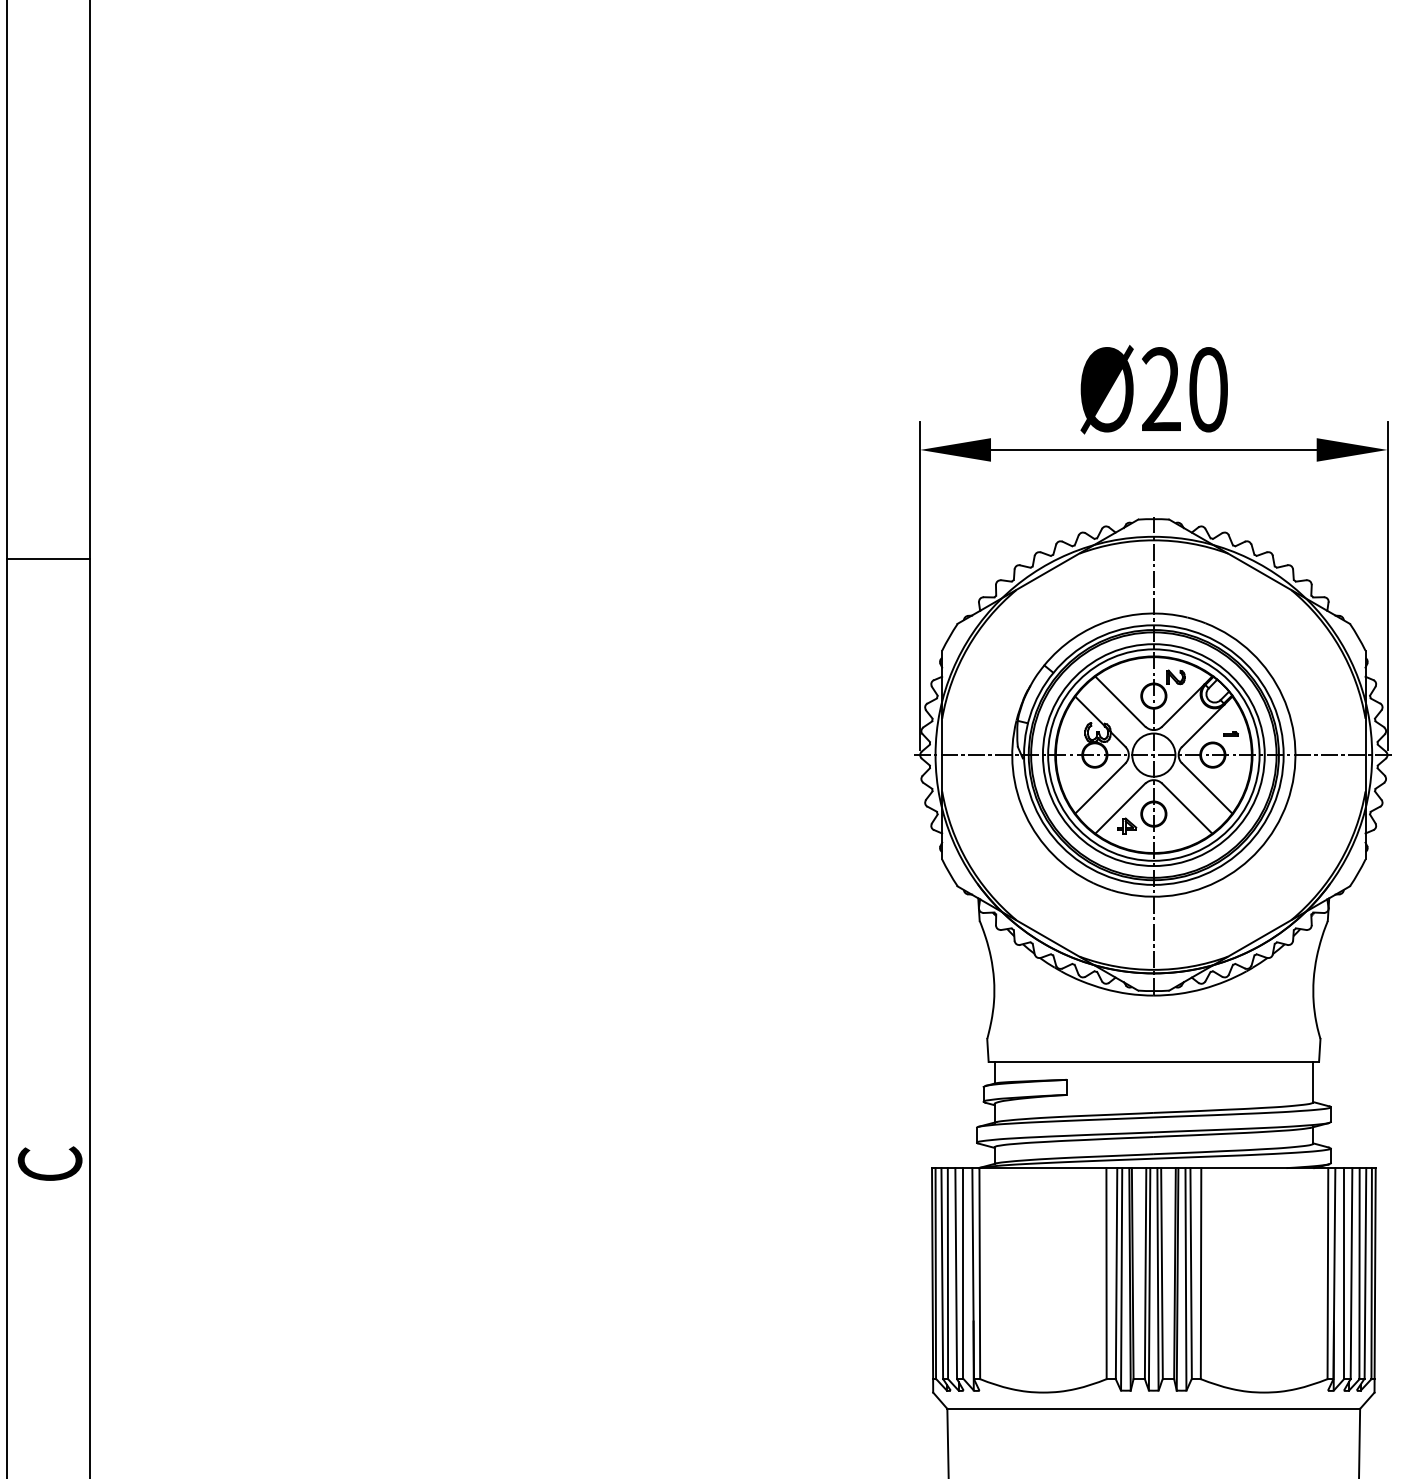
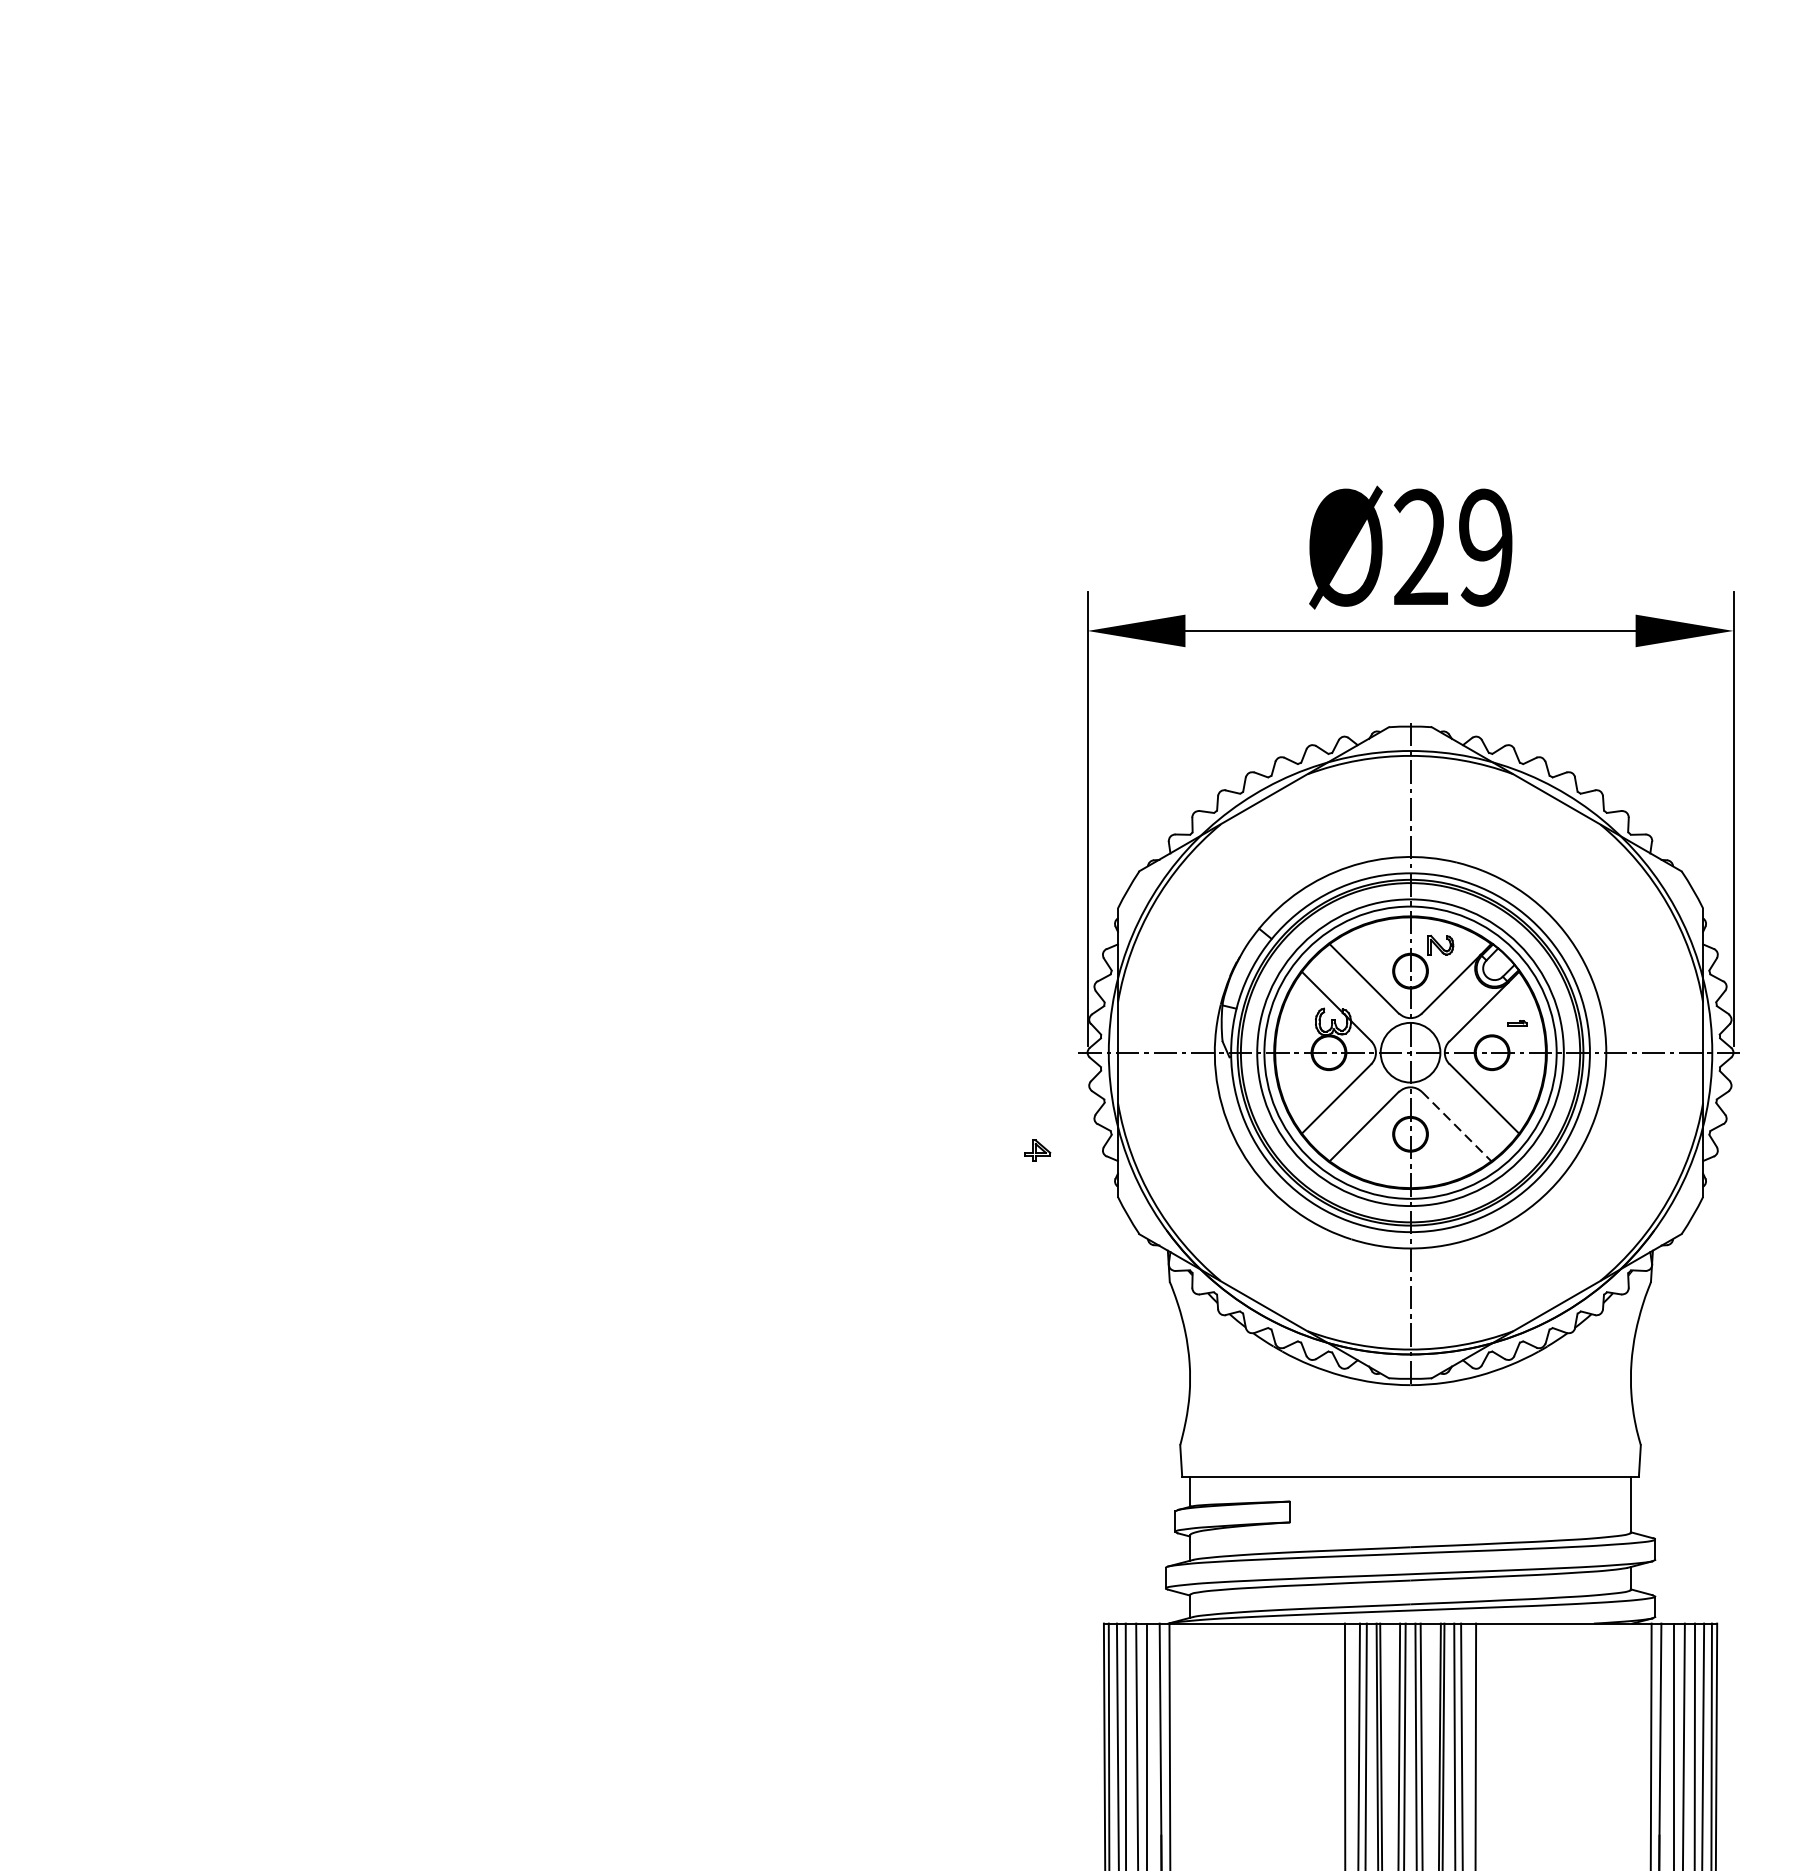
text: (1208, 389) -> (1486, 547), Ø20 -> Ø29
line: (1187, 808) -> (1457, 1126), solid -> dashed
part: (1127, 825) -> (1038, 1150), moved

